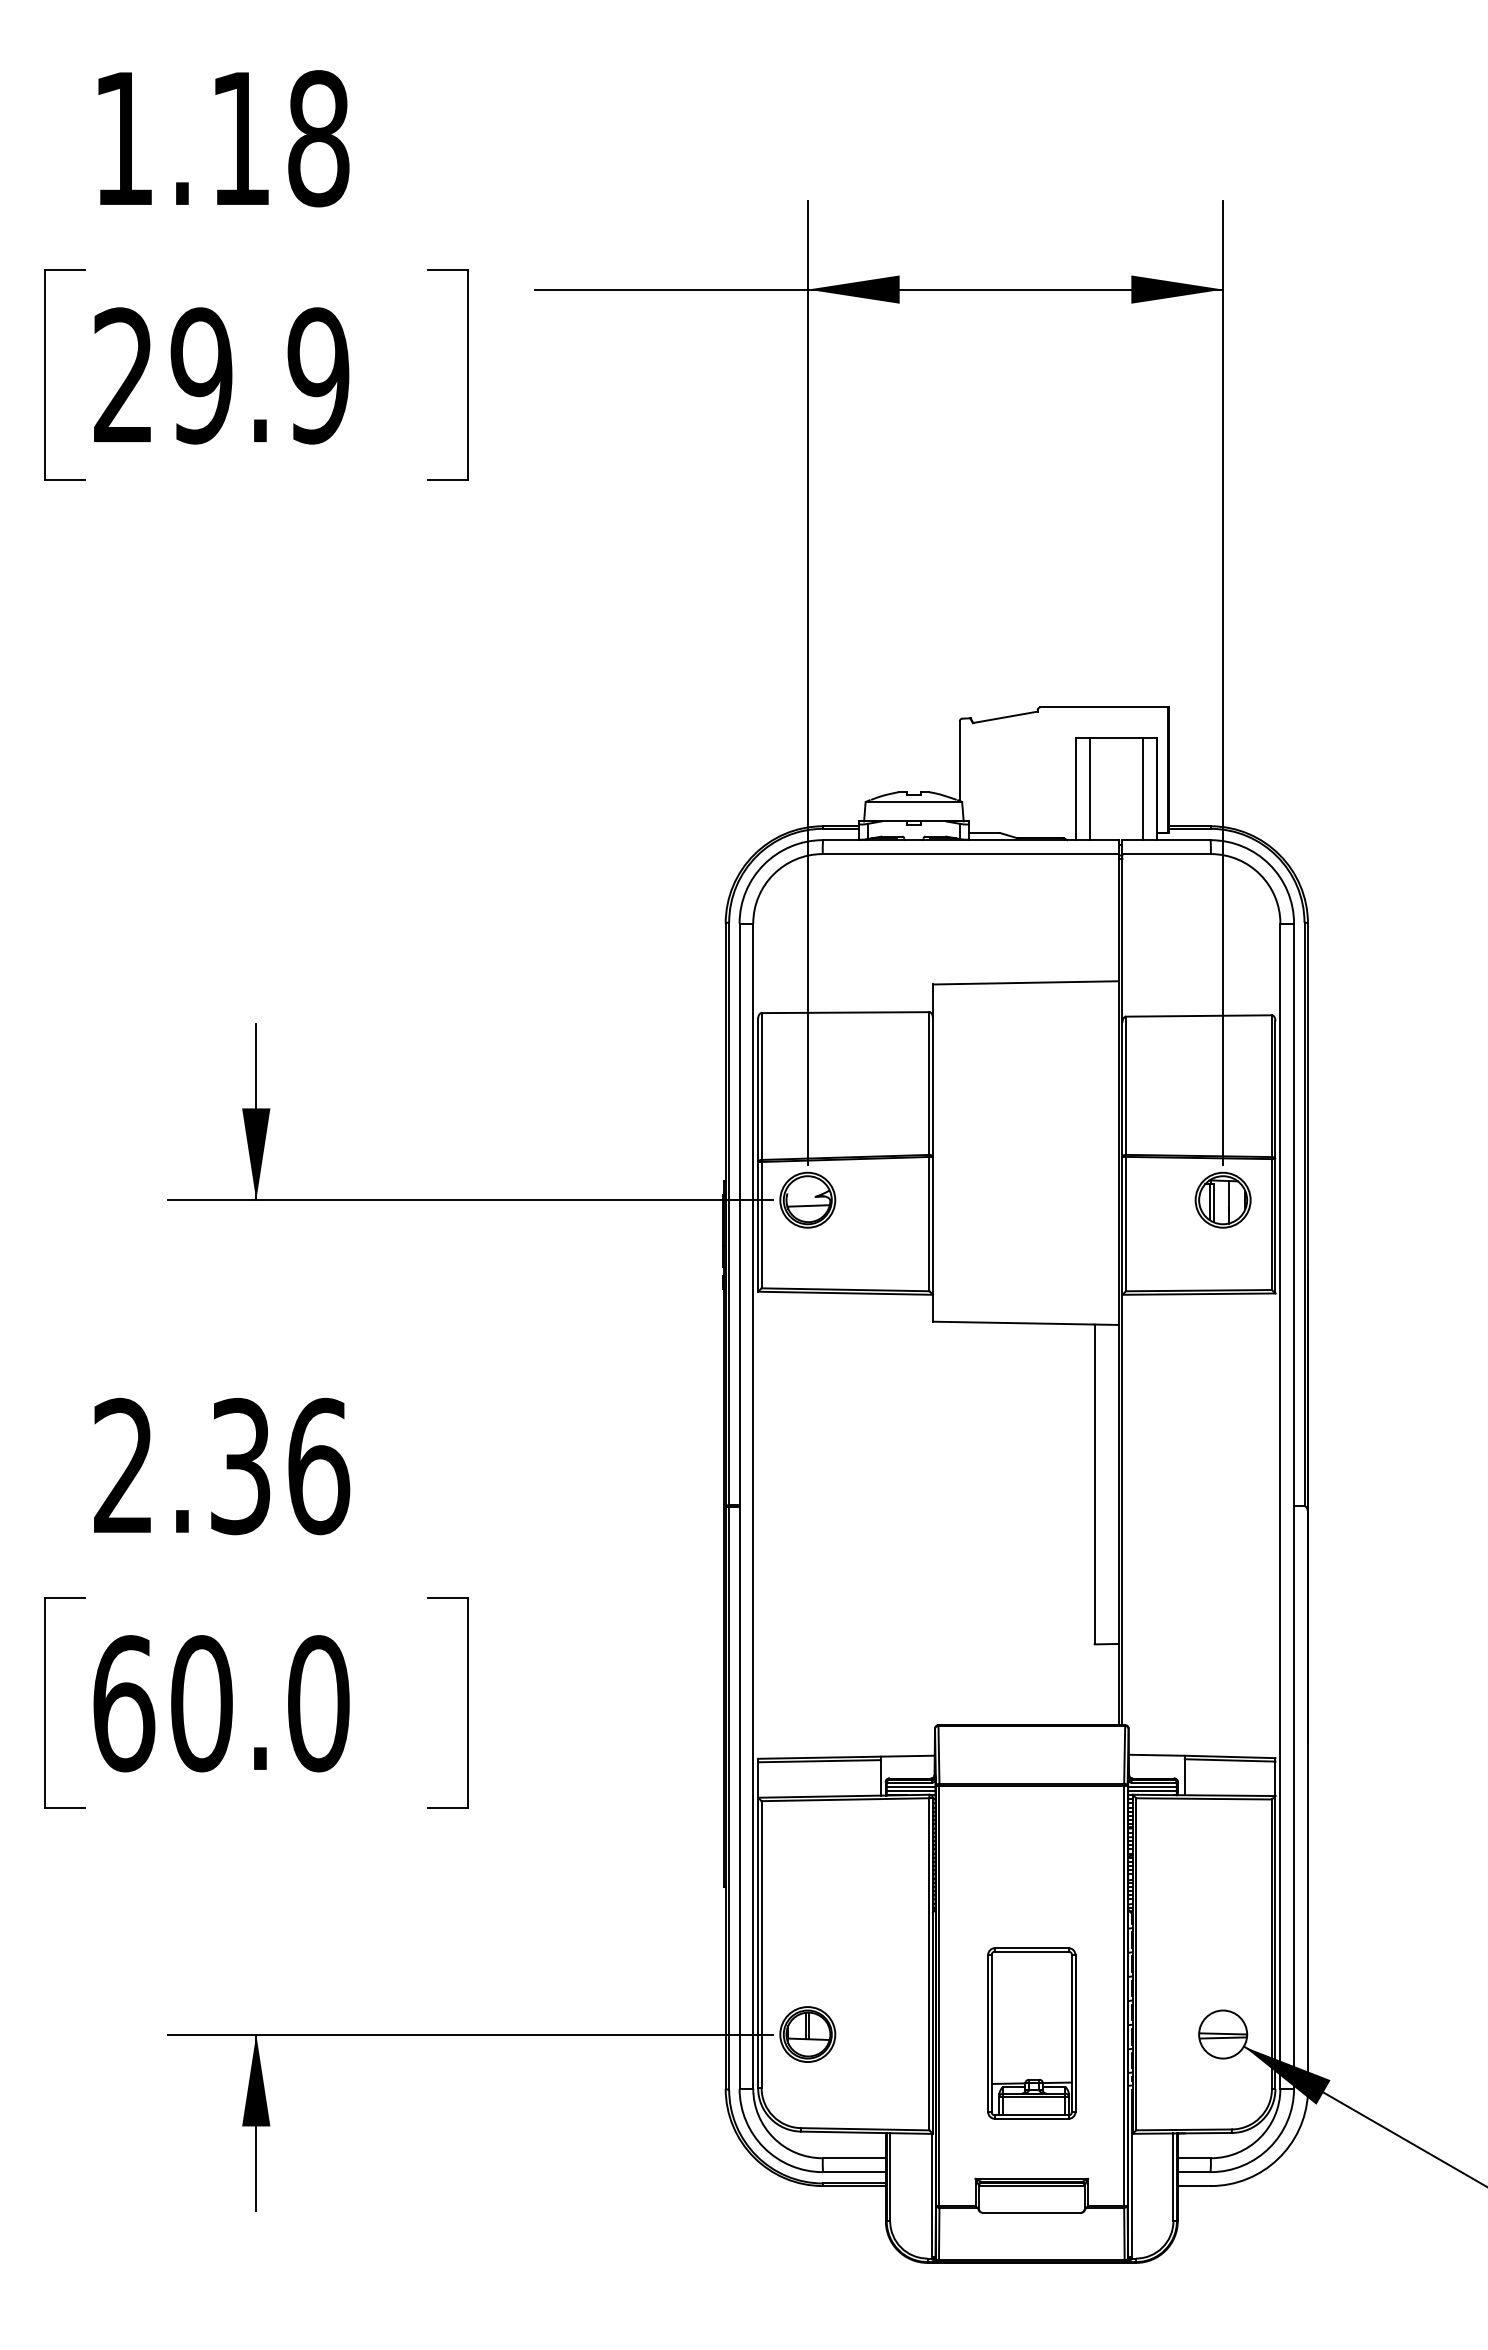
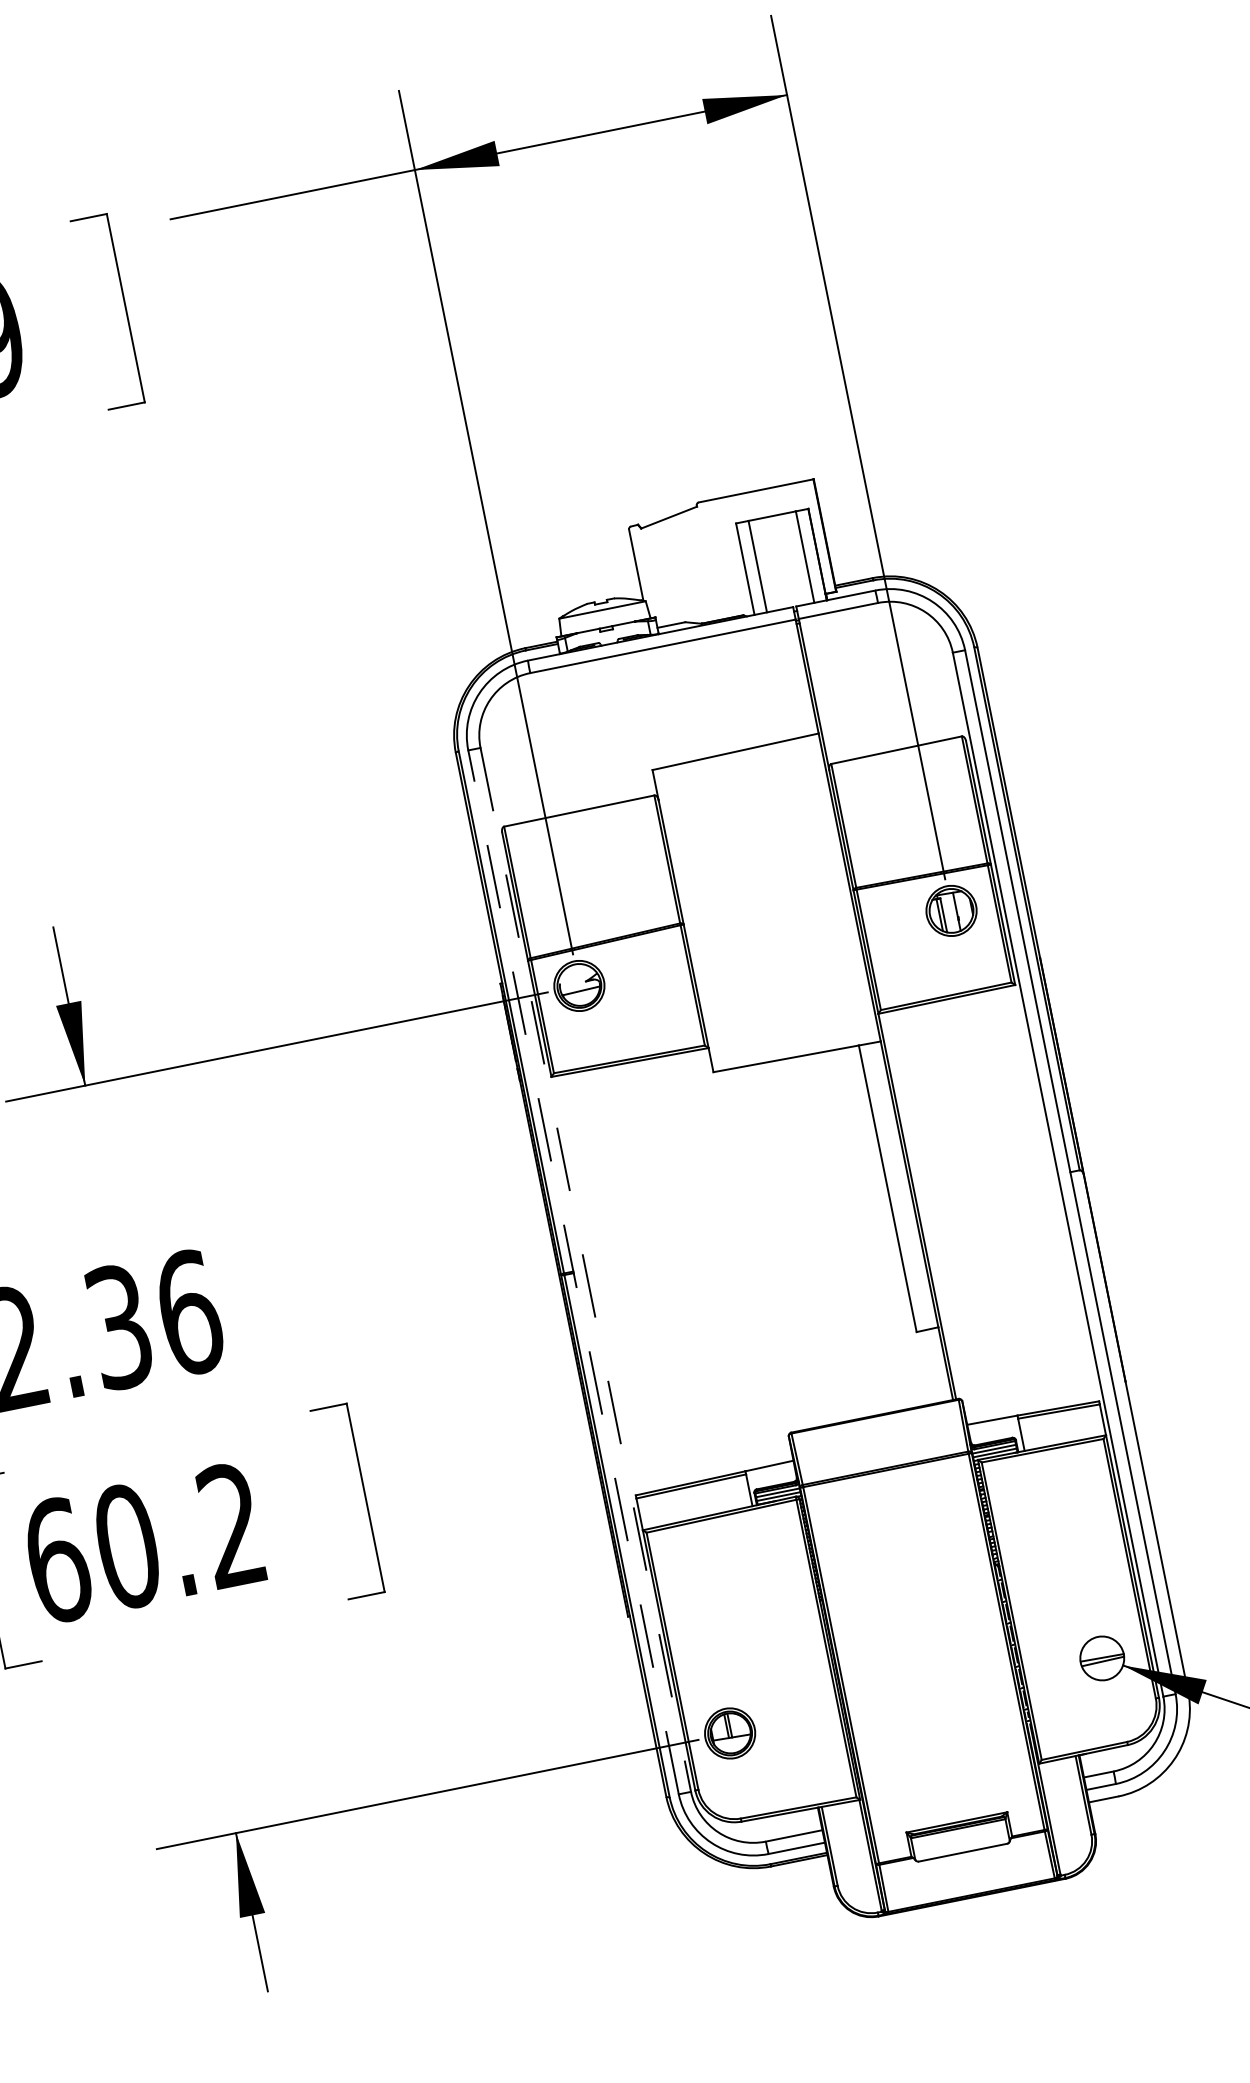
line: (739, 1506) -> (573, 1272), solid -> dashed
line: (753, 1506) -> (586, 1270), solid -> dashed
text: (318, 1703) -> (231, 1525), 60.0 -> 60.2
part: (1031, 2033) -> (930, 1692), removed

